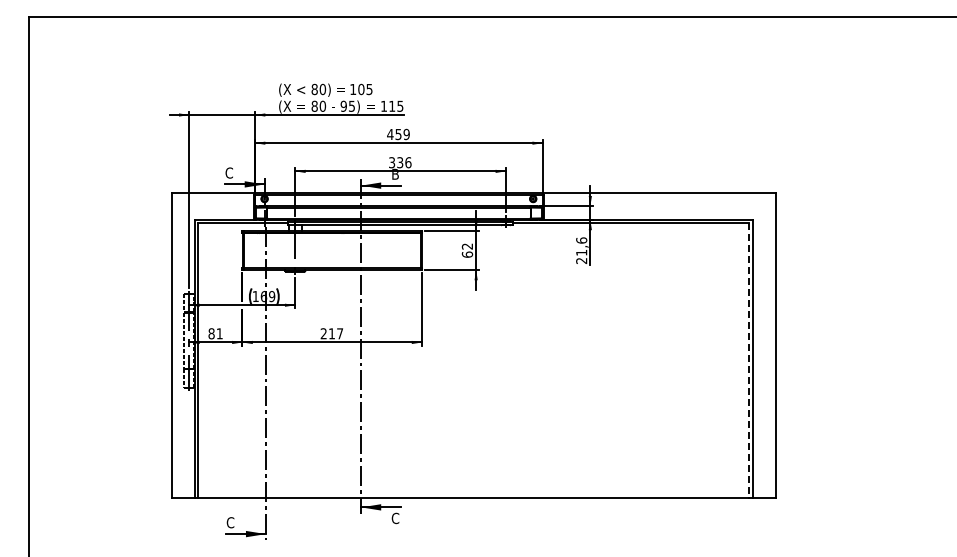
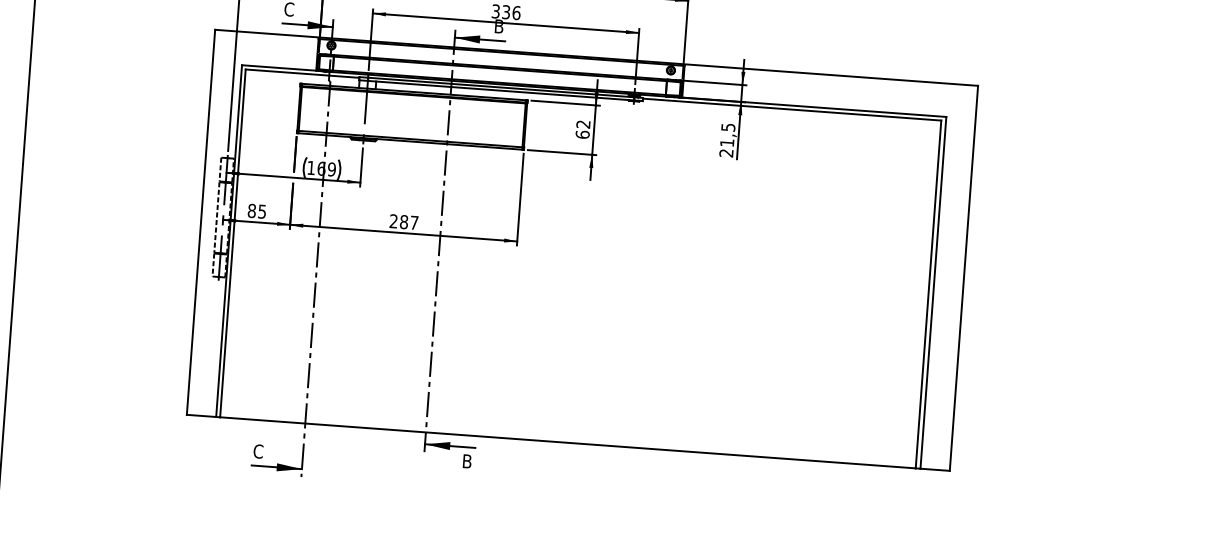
text: (581, 240) -> (728, 127), 21,6 -> 21,5
text: (219, 333) -> (261, 211), 81 -> 85
text: (331, 333) -> (403, 221), 217 -> 287
line: (748, 360) -> (928, 294), dashed -> solid
text: (395, 518) -> (467, 461), C -> B

